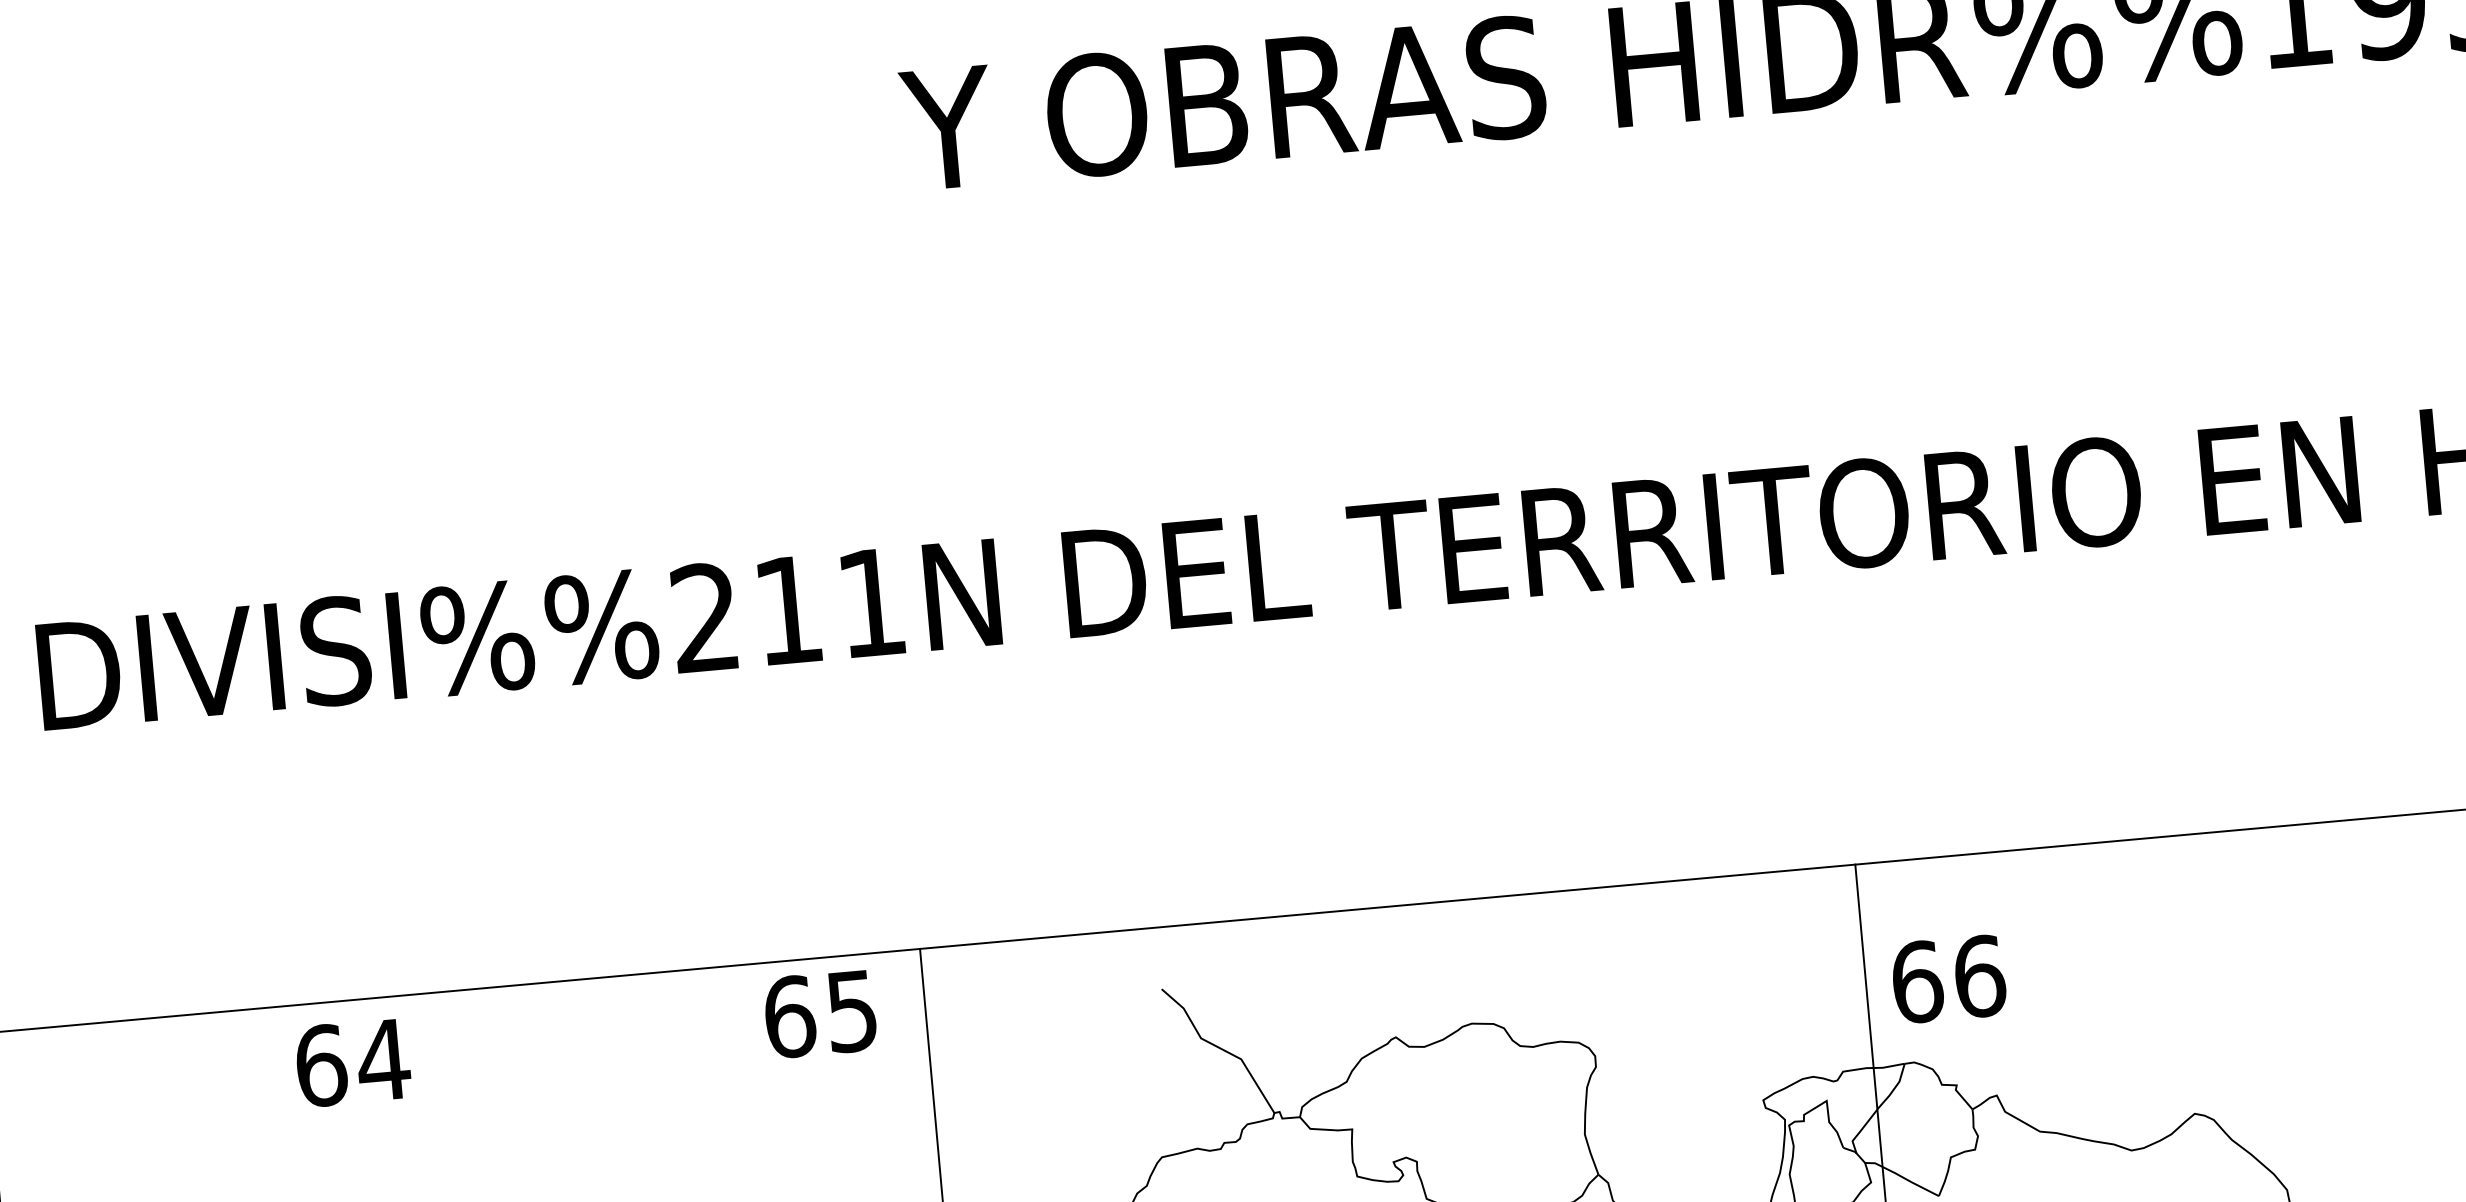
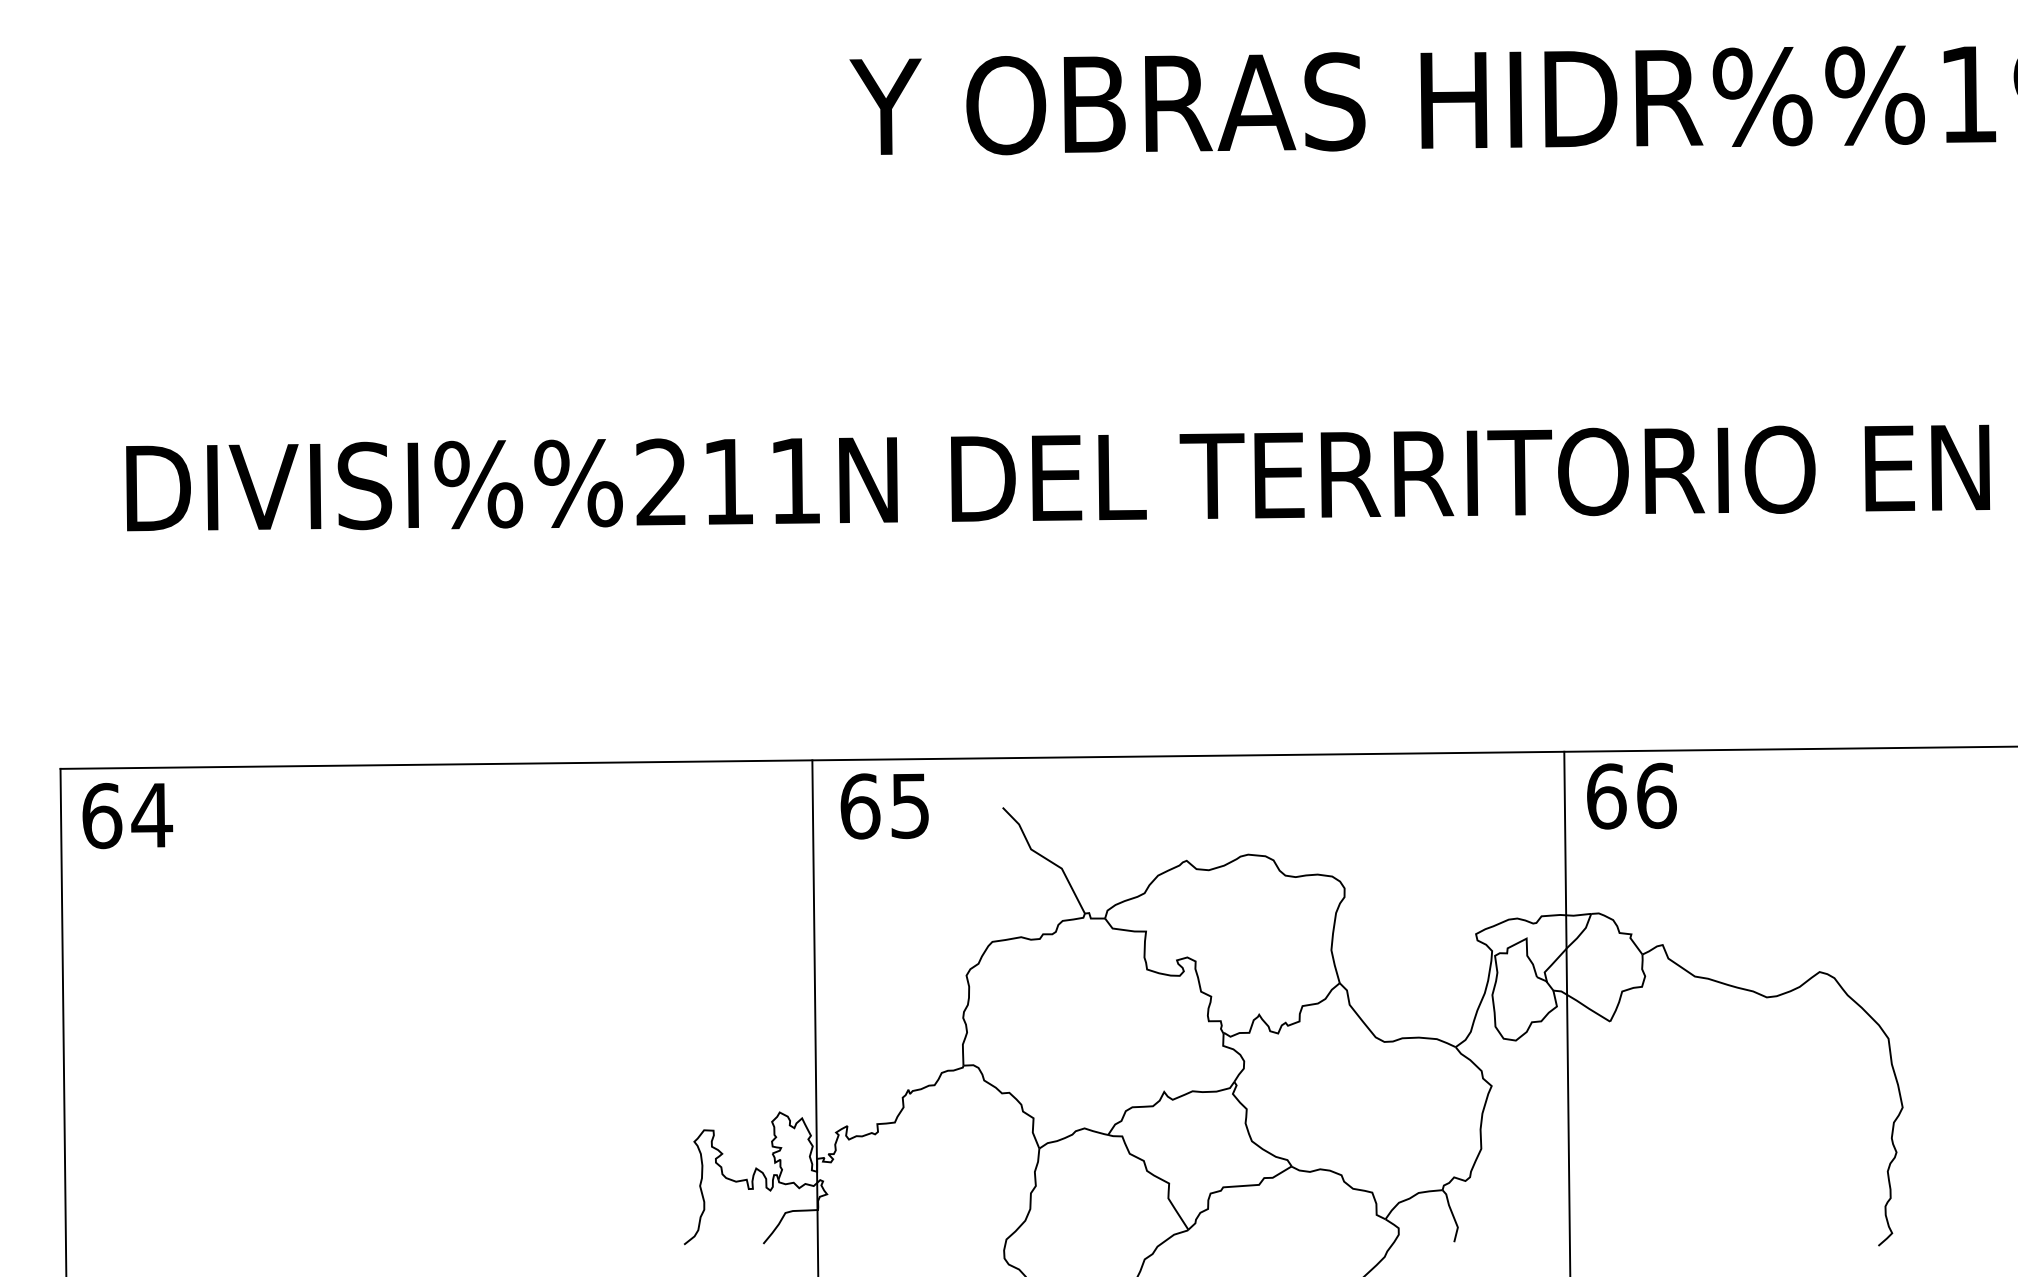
text: (1948, 978) -> (1631, 795), moved
text: (820, 1014) -> (884, 806), moved
text: (353, 1063) -> (127, 816), moved

